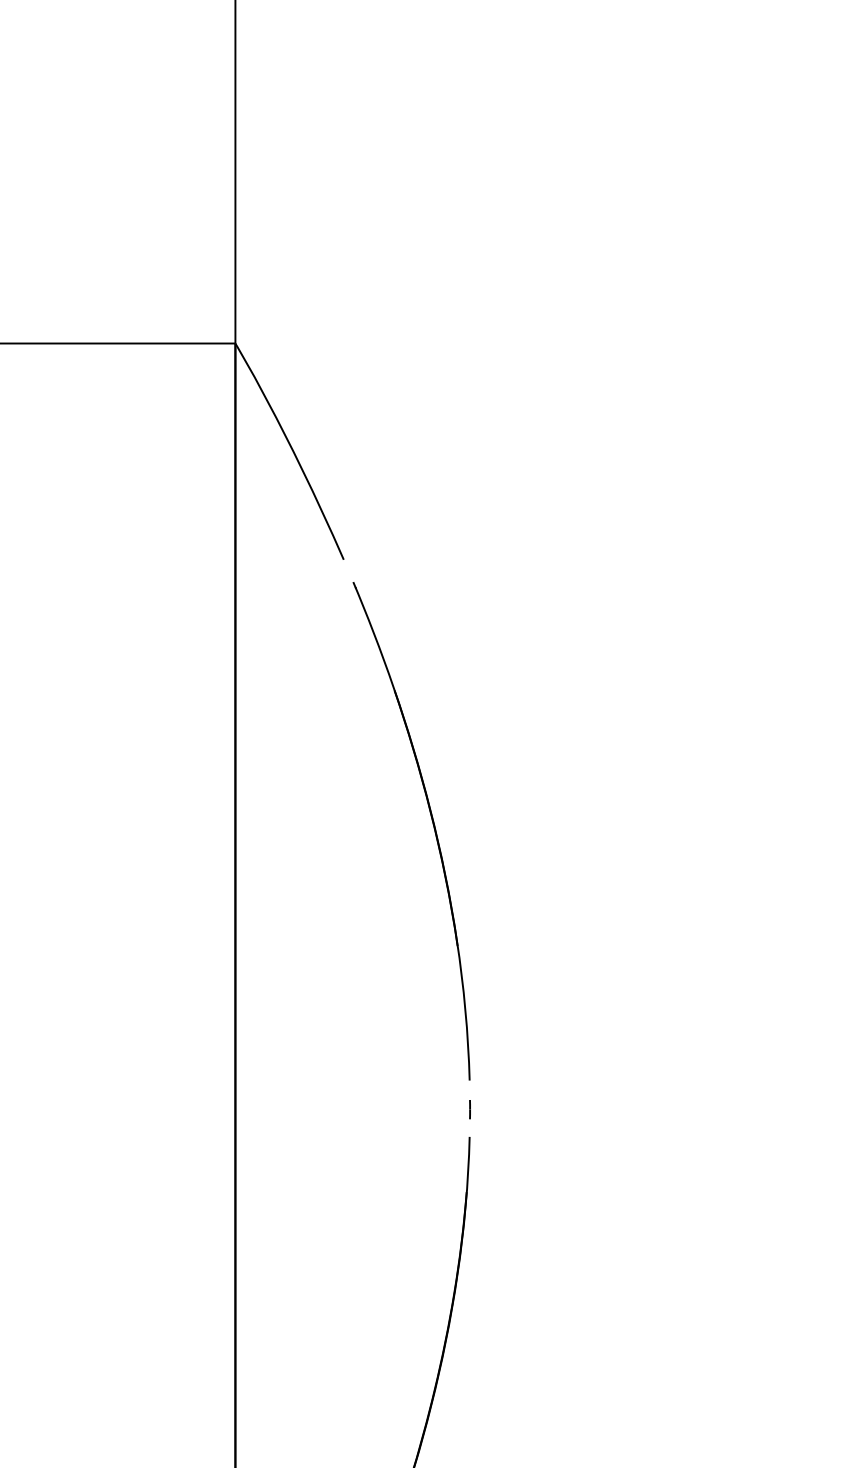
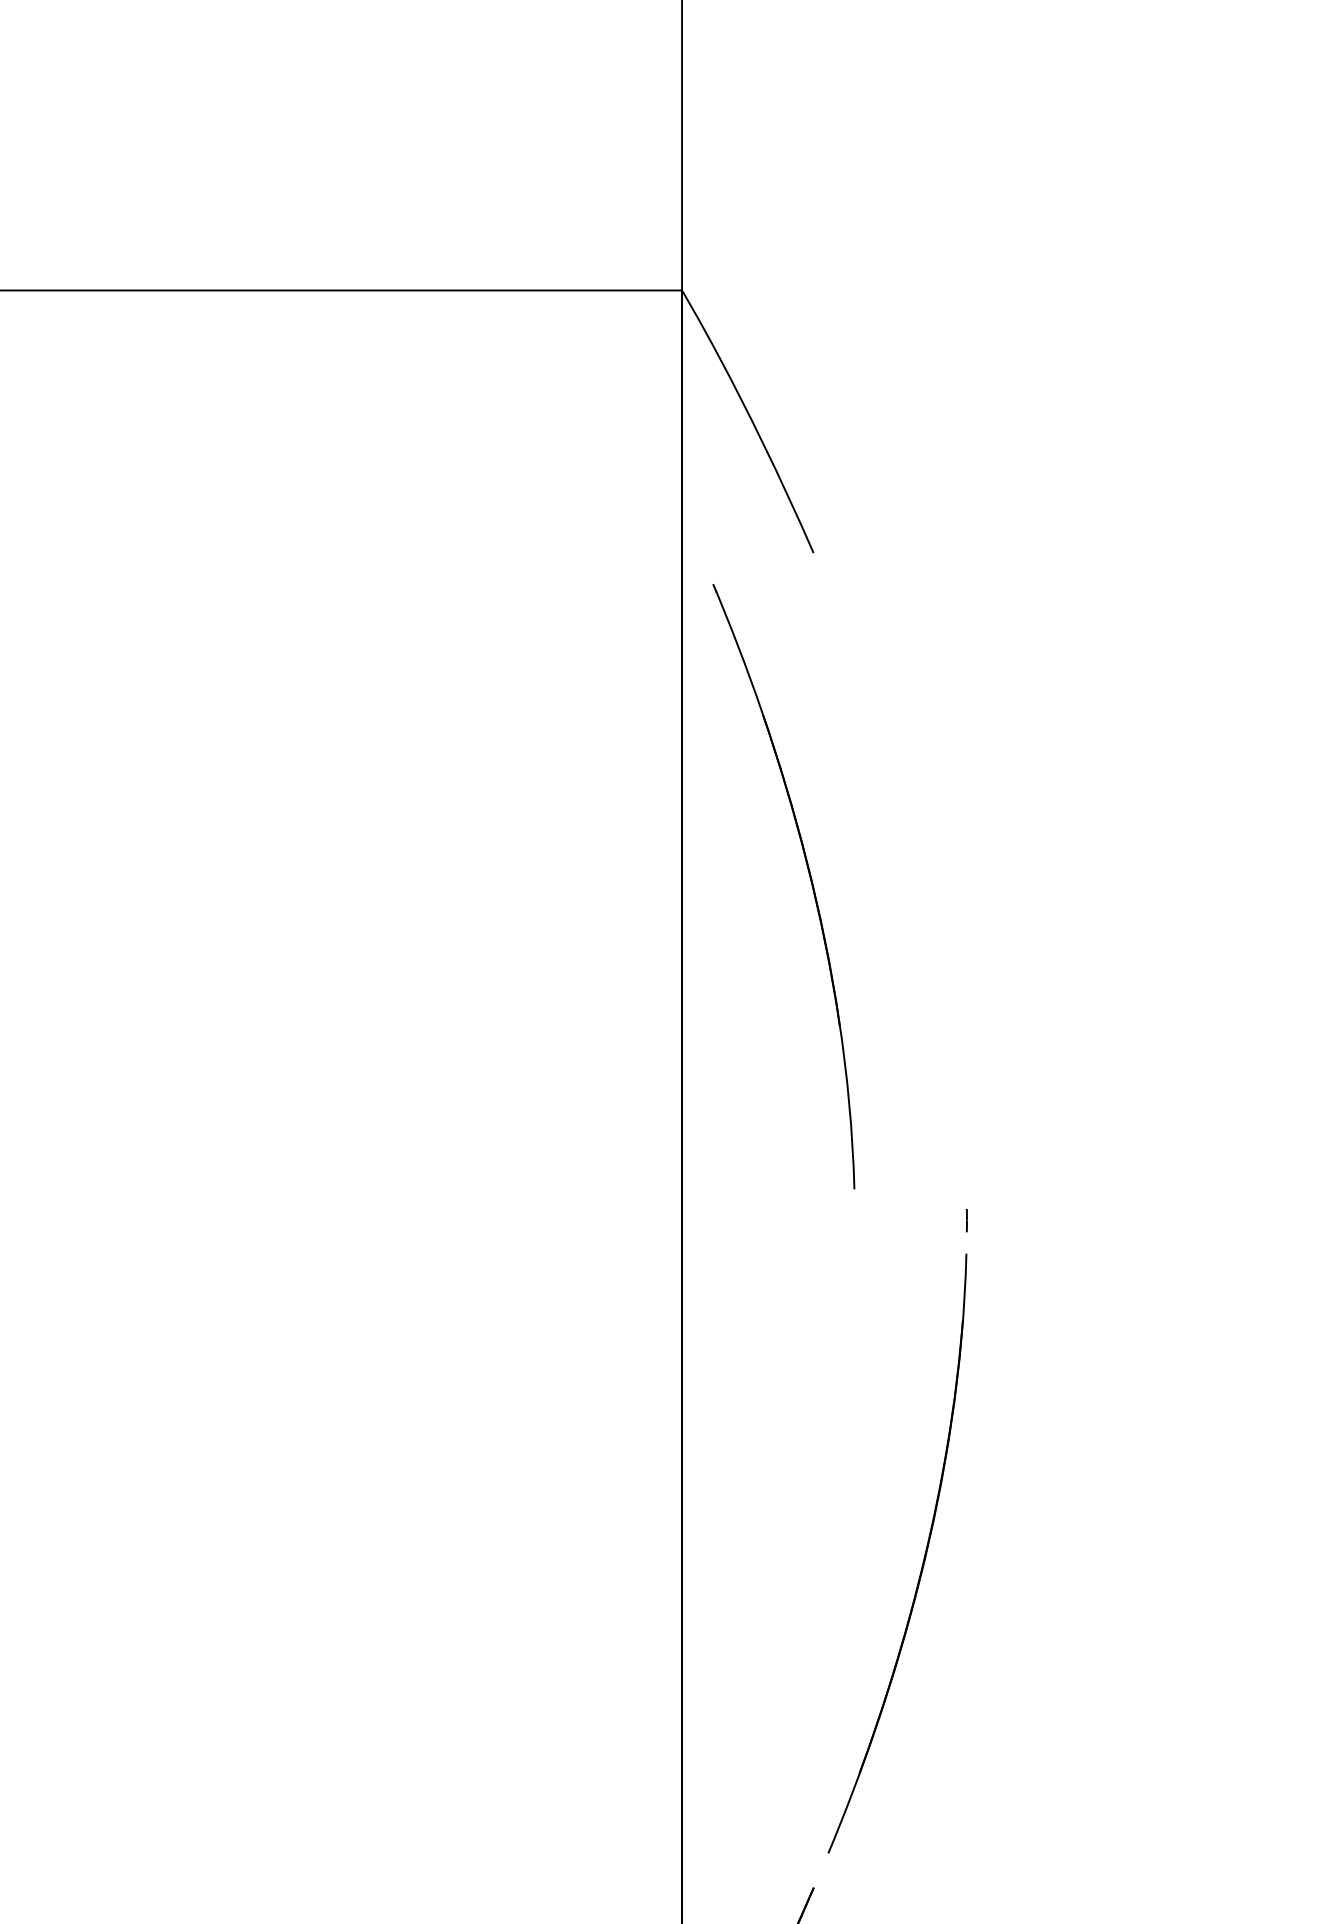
part: (432, 824) -> (809, 878), moved

